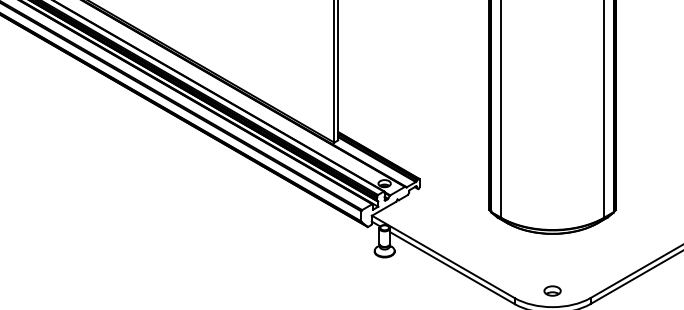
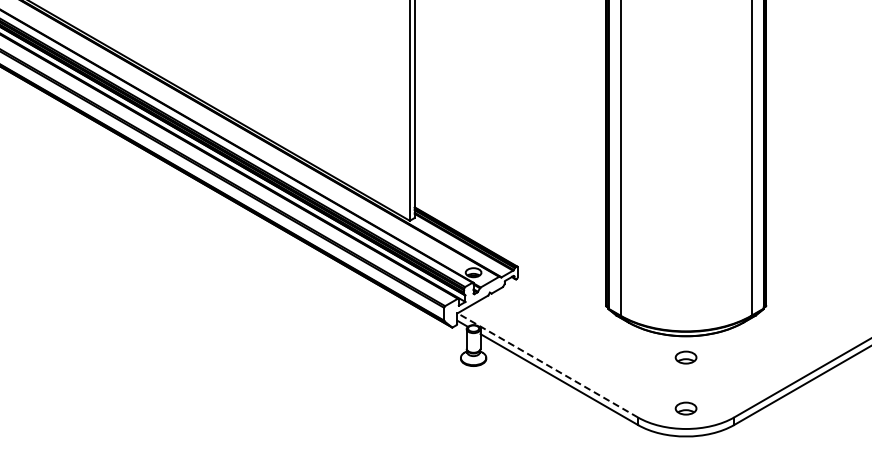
part: (552, 250) -> (685, 357), added
line: (443, 256) -> (547, 365), solid -> dashed

